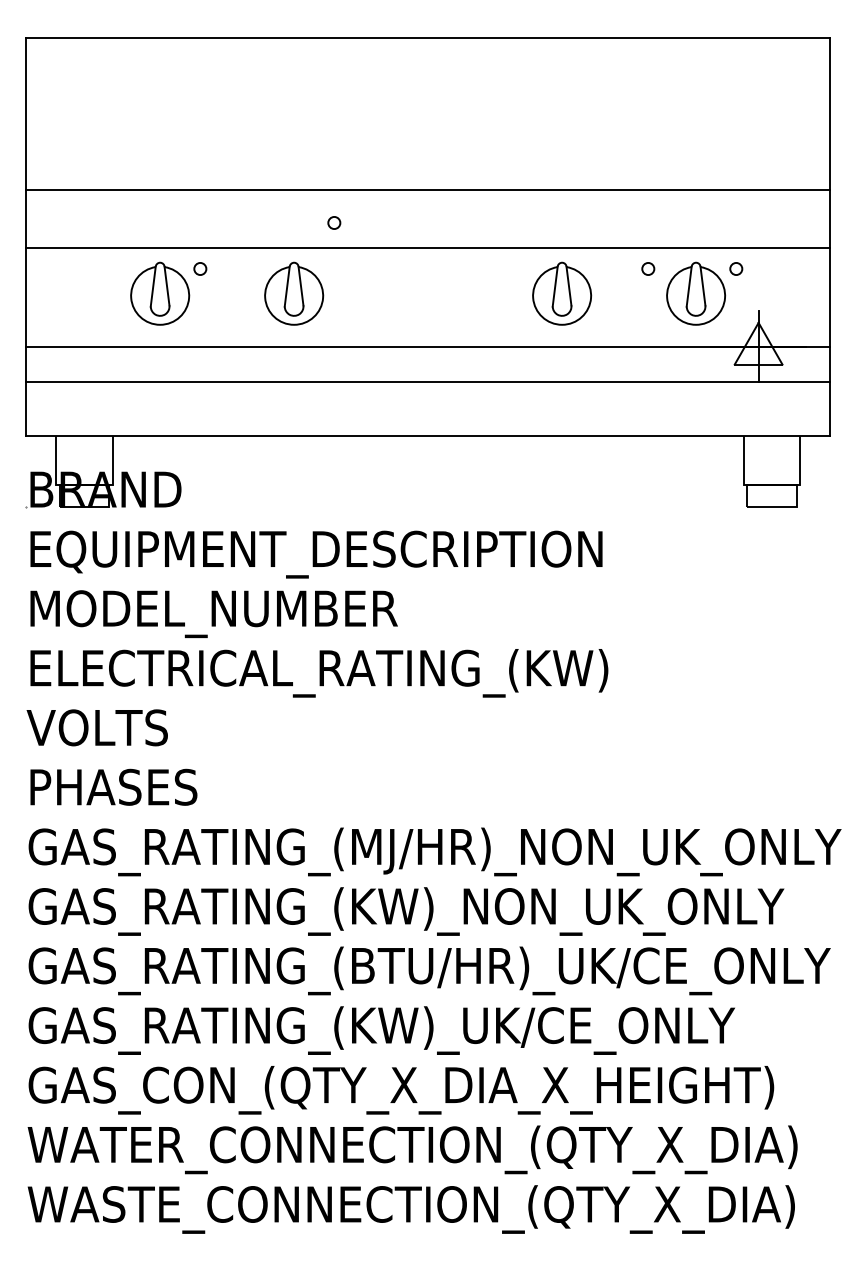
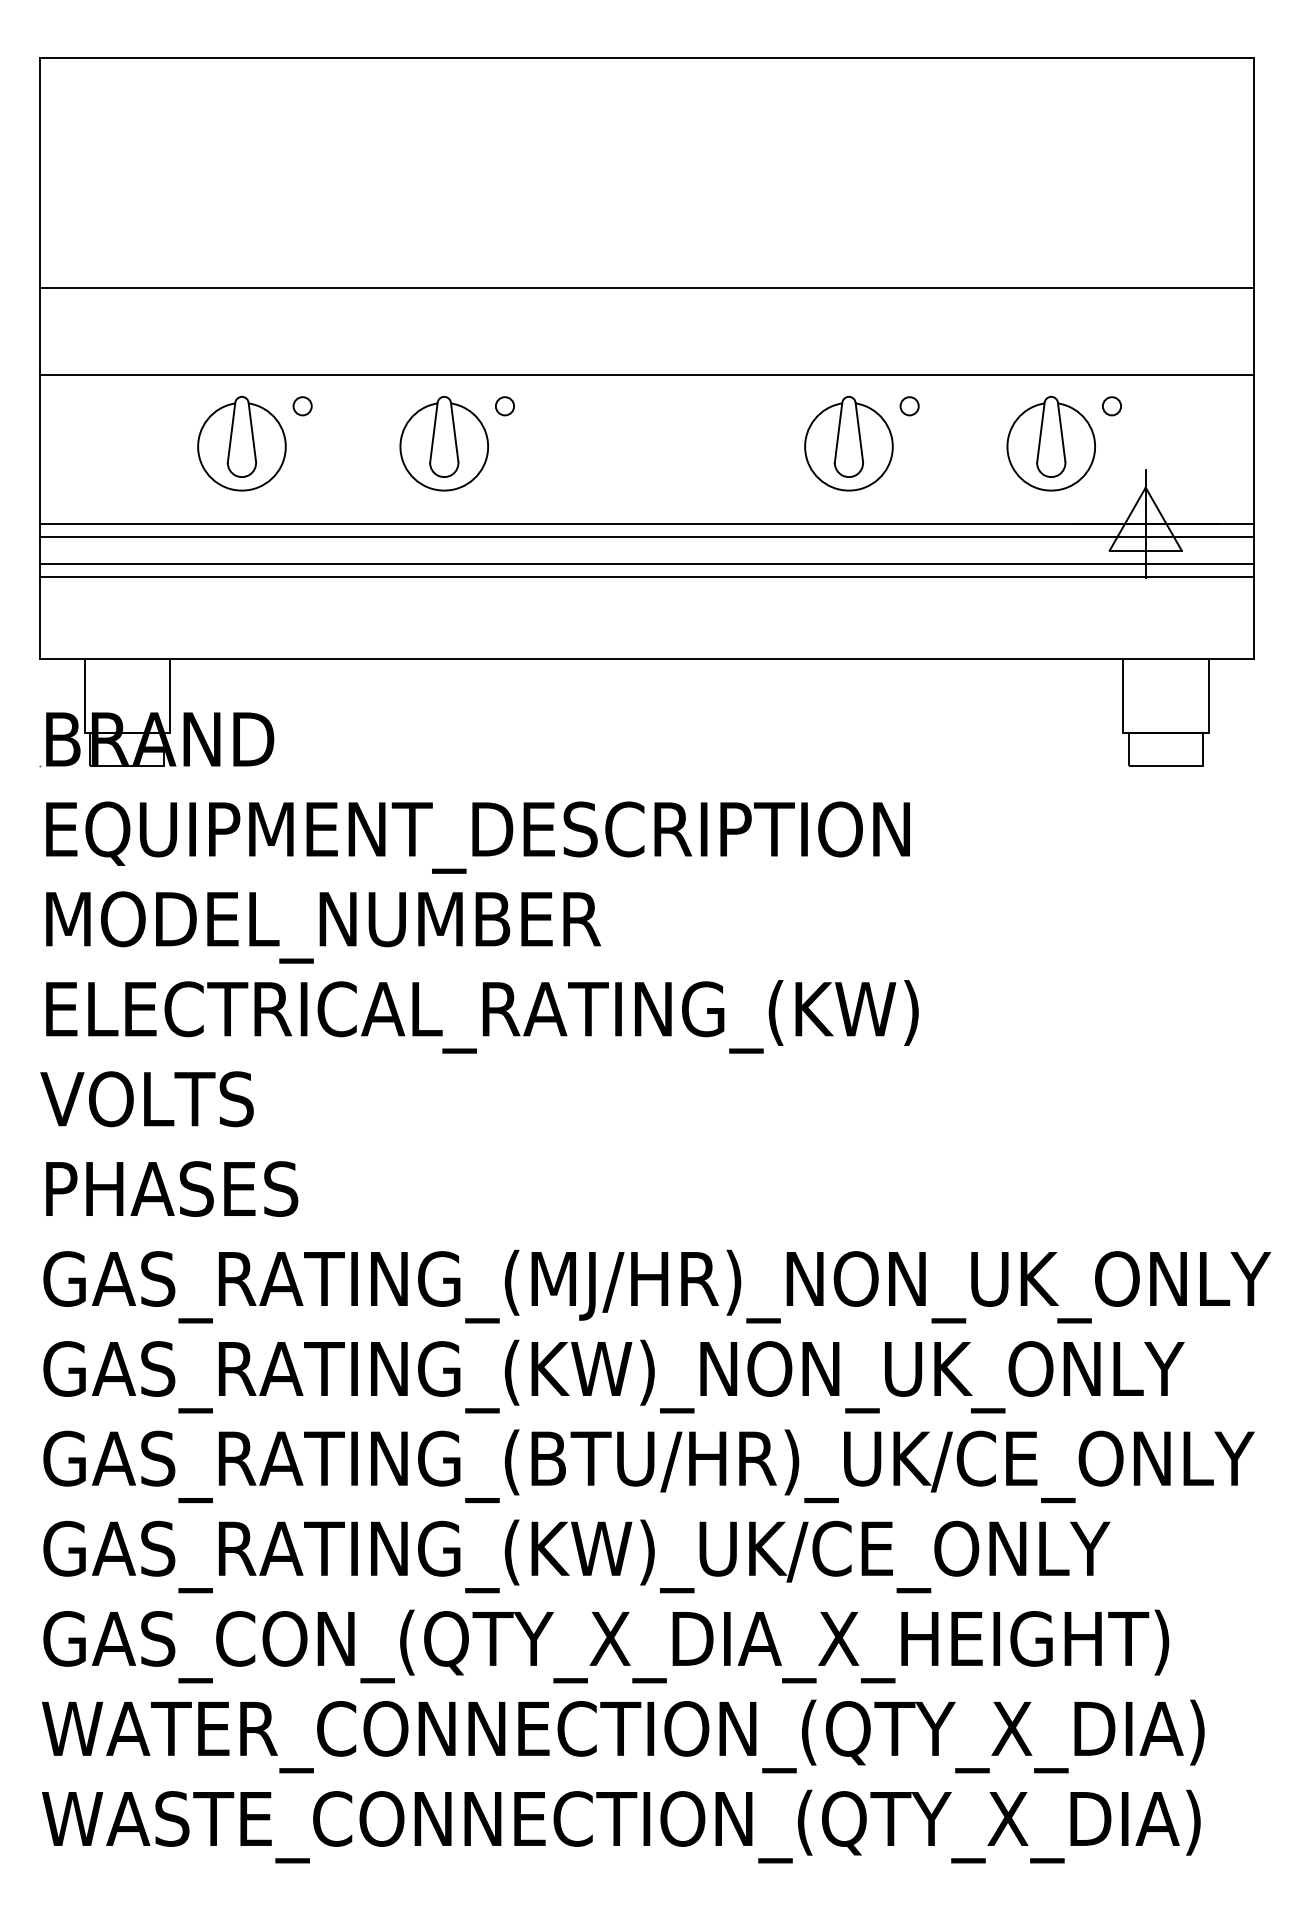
circle: (334, 222) -> (505, 405), moved
circle: (648, 268) -> (909, 405), moved
line: (428, 355) -> (647, 536), added
line: (428, 373) -> (647, 564), added

